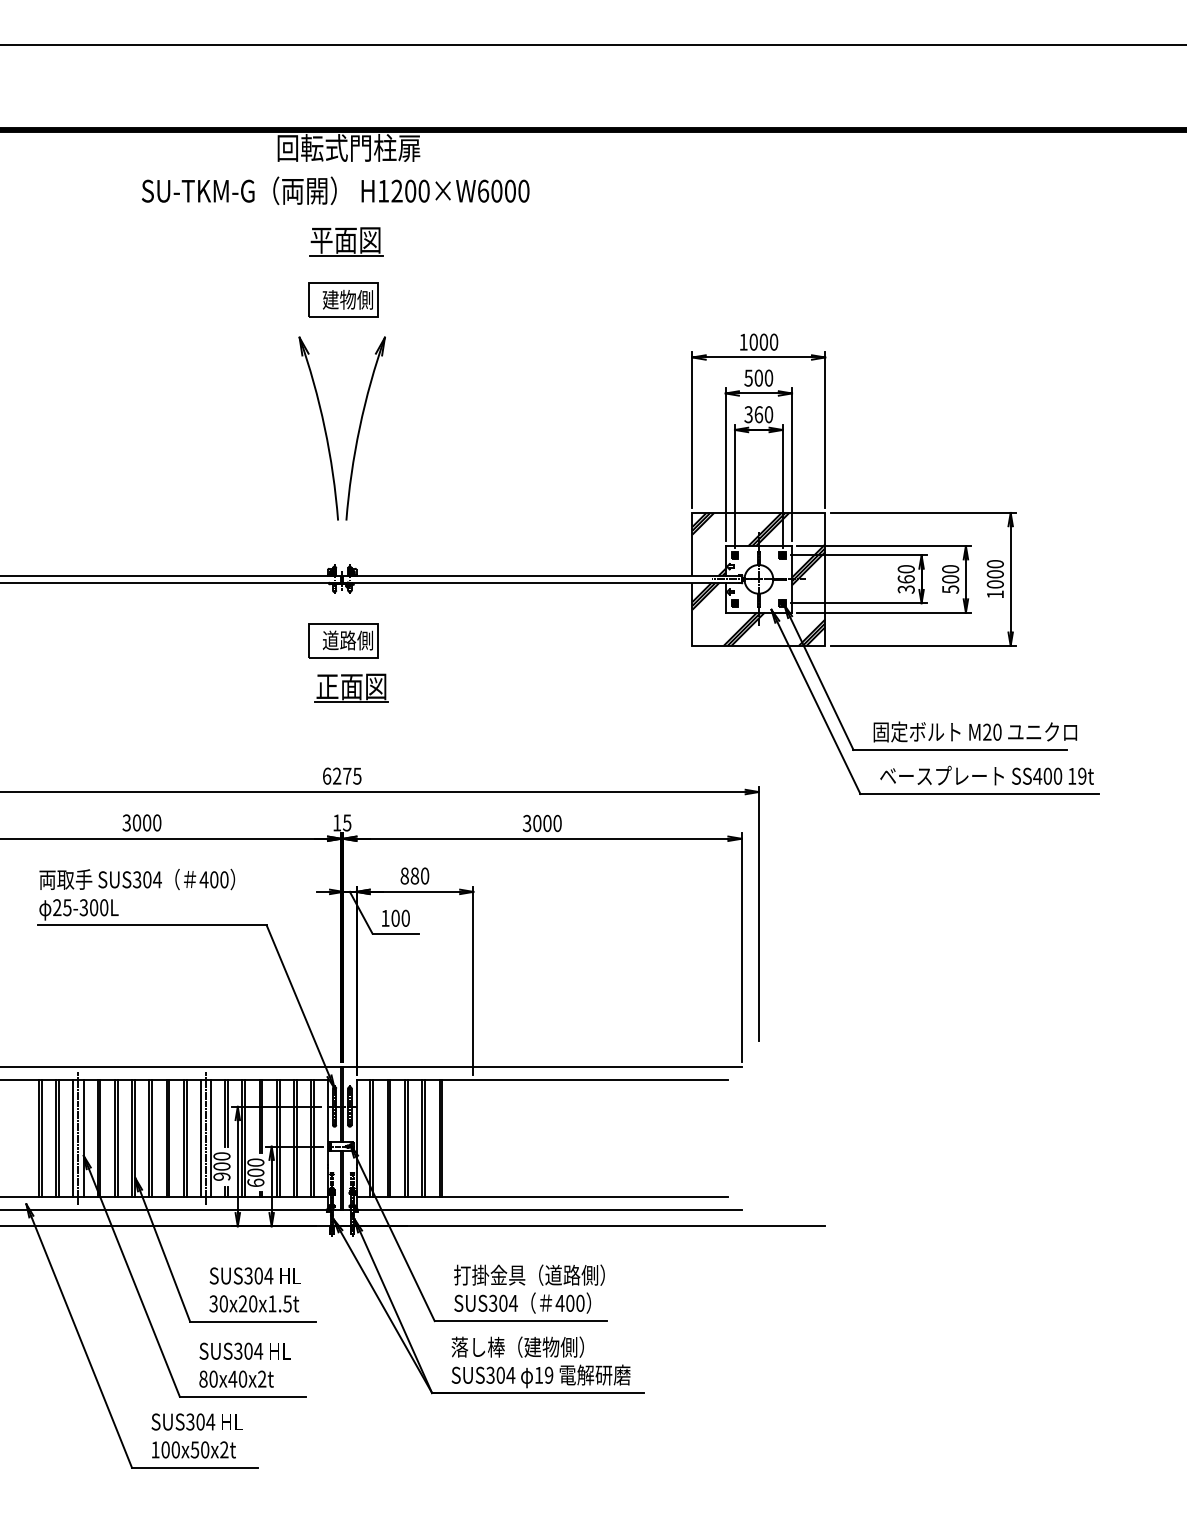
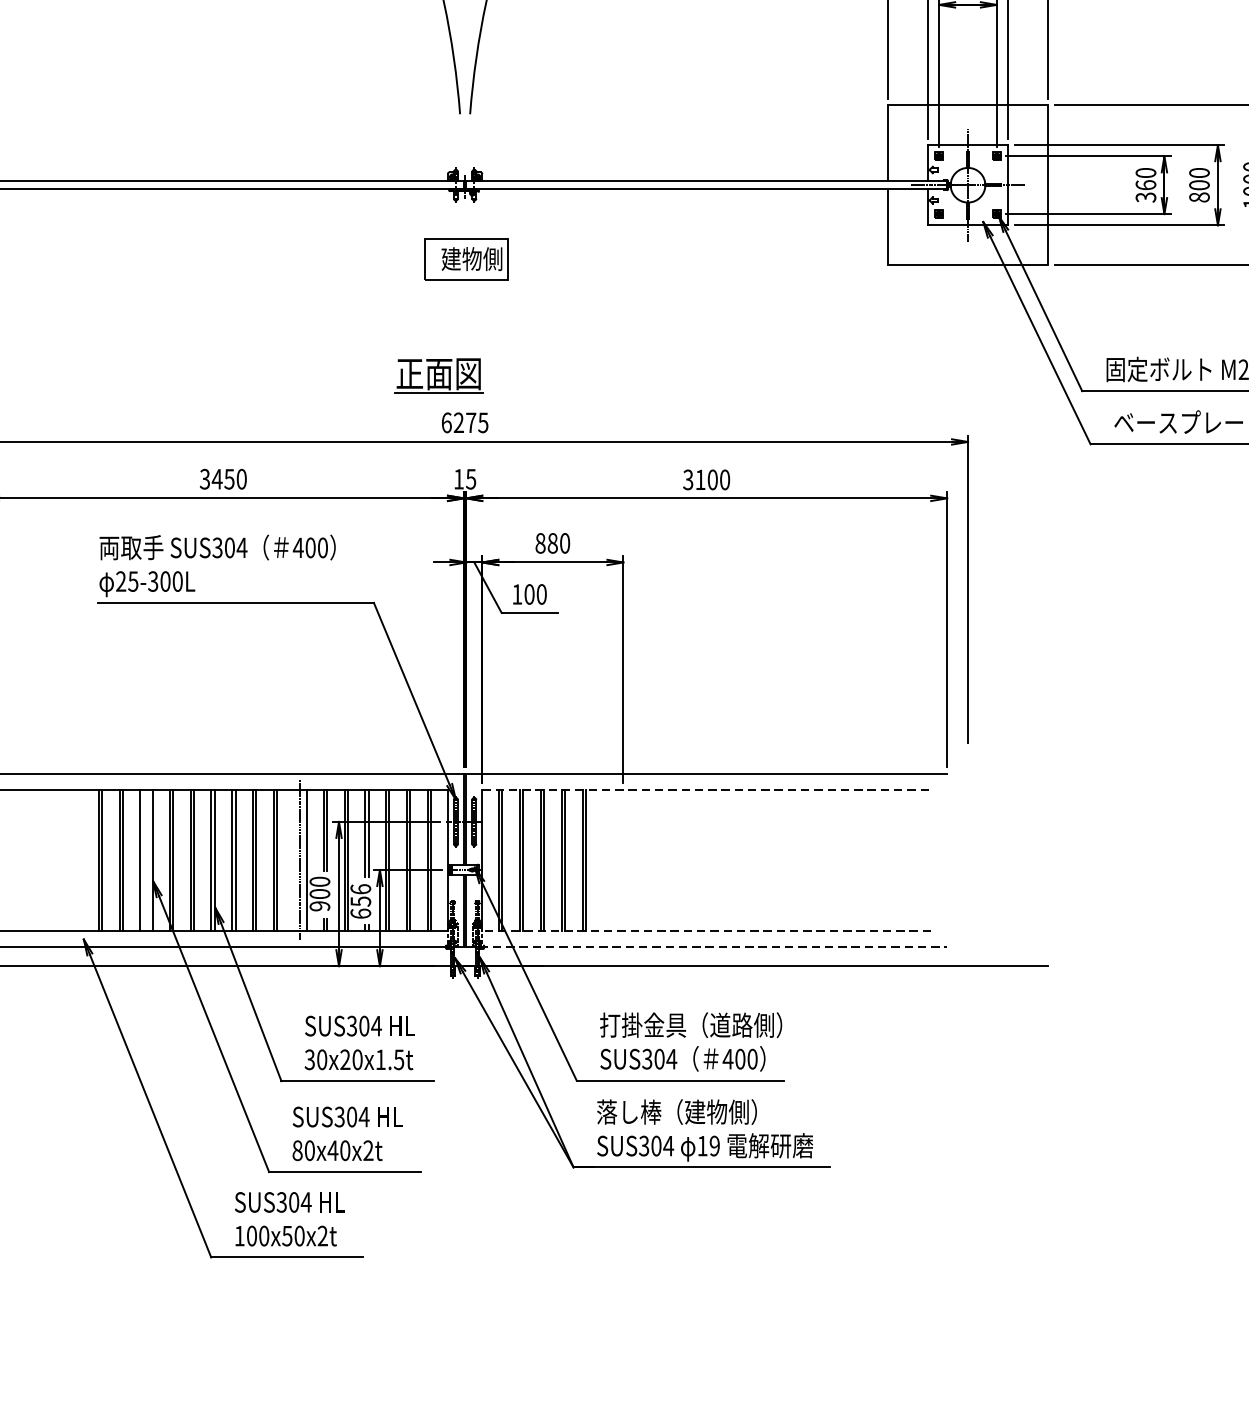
hatch: (758, 578) -> (967, 184), removed
text: (950, 589) -> (1199, 197), 500 -> 800
text: (339, 640) -> (461, 259), 道路側 -> 建物側
part: (351, 687) -> (438, 374), moved
text: (141, 822) -> (222, 478), 3000 -> 3450
text: (537, 823) -> (700, 479), 3000 -> 3100
line: (542, 1080) -> (706, 790), solid -> dashed
line: (78, 1138) -> (146, 860), removed
line: (200, 1138) -> (294, 860), removed
text: (255, 1167) -> (360, 895), 600 -> 656
line: (542, 1197) -> (706, 931), solid -> dashed
line: (542, 1210) -> (706, 947), solid -> dashed

